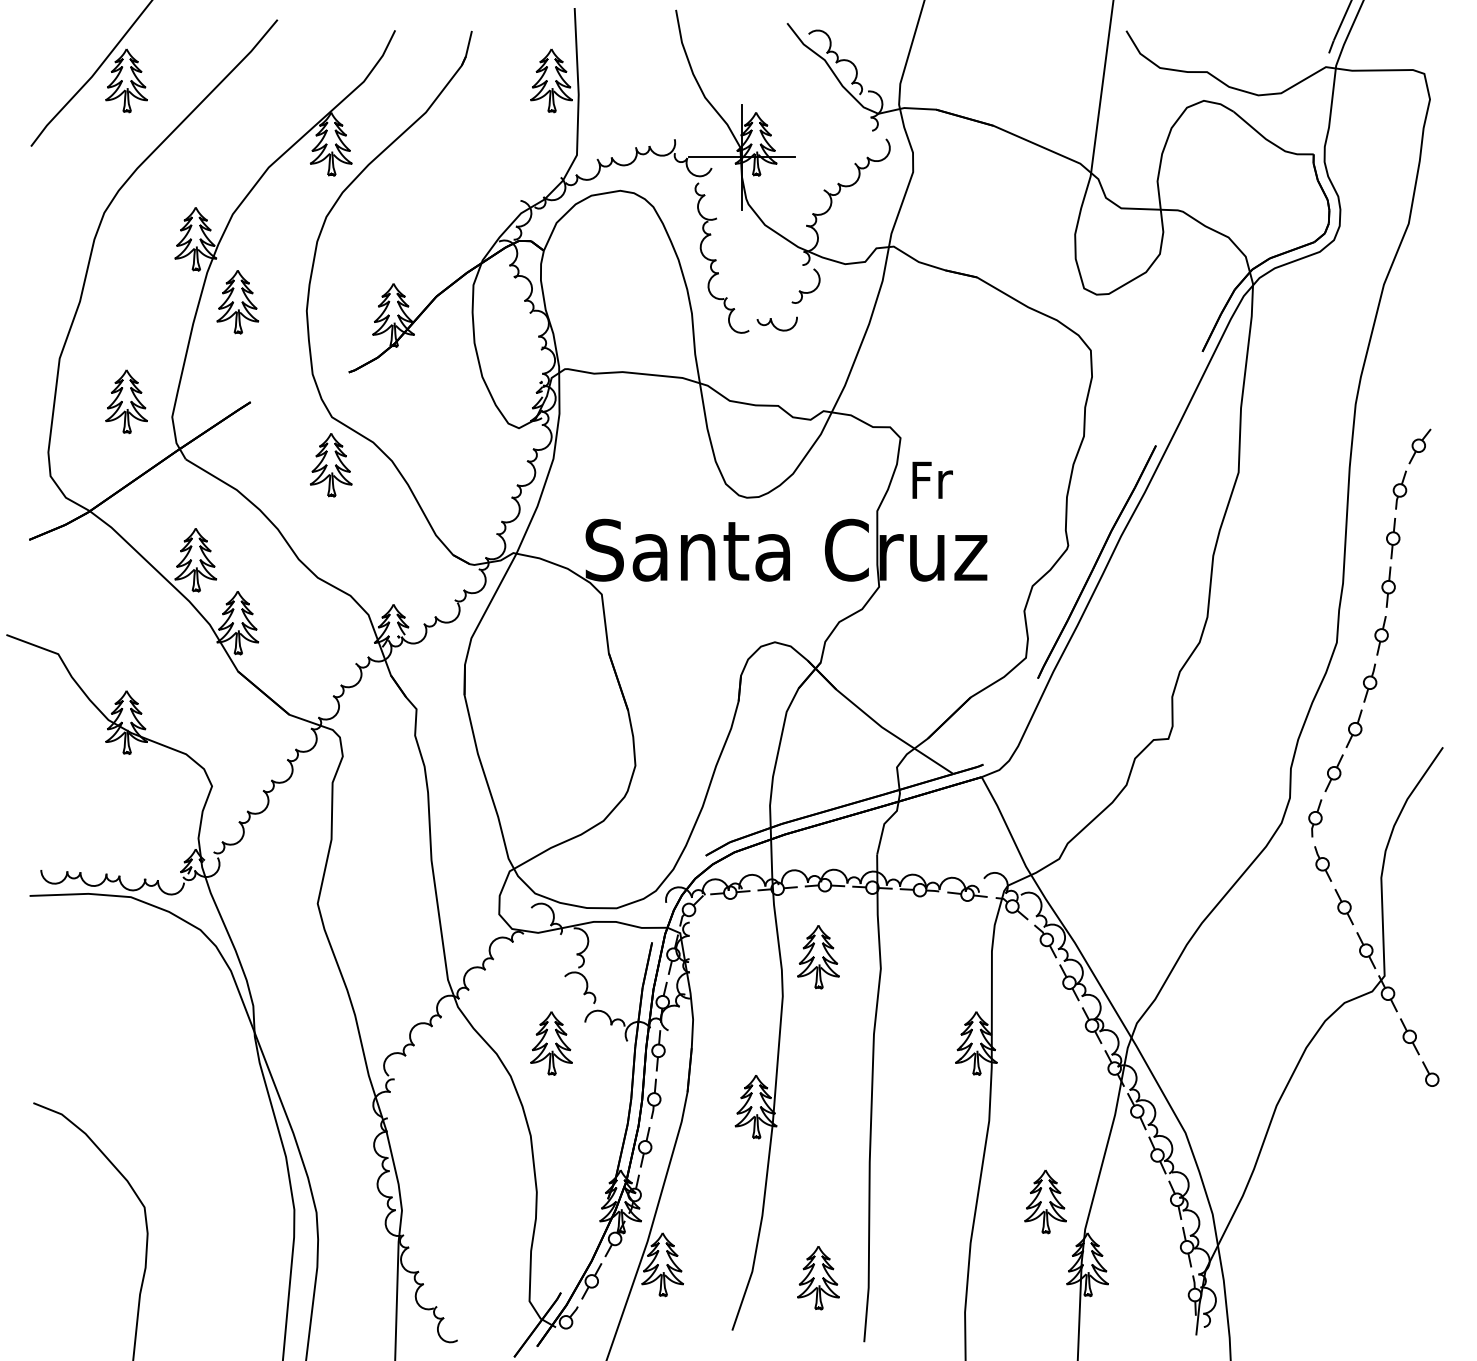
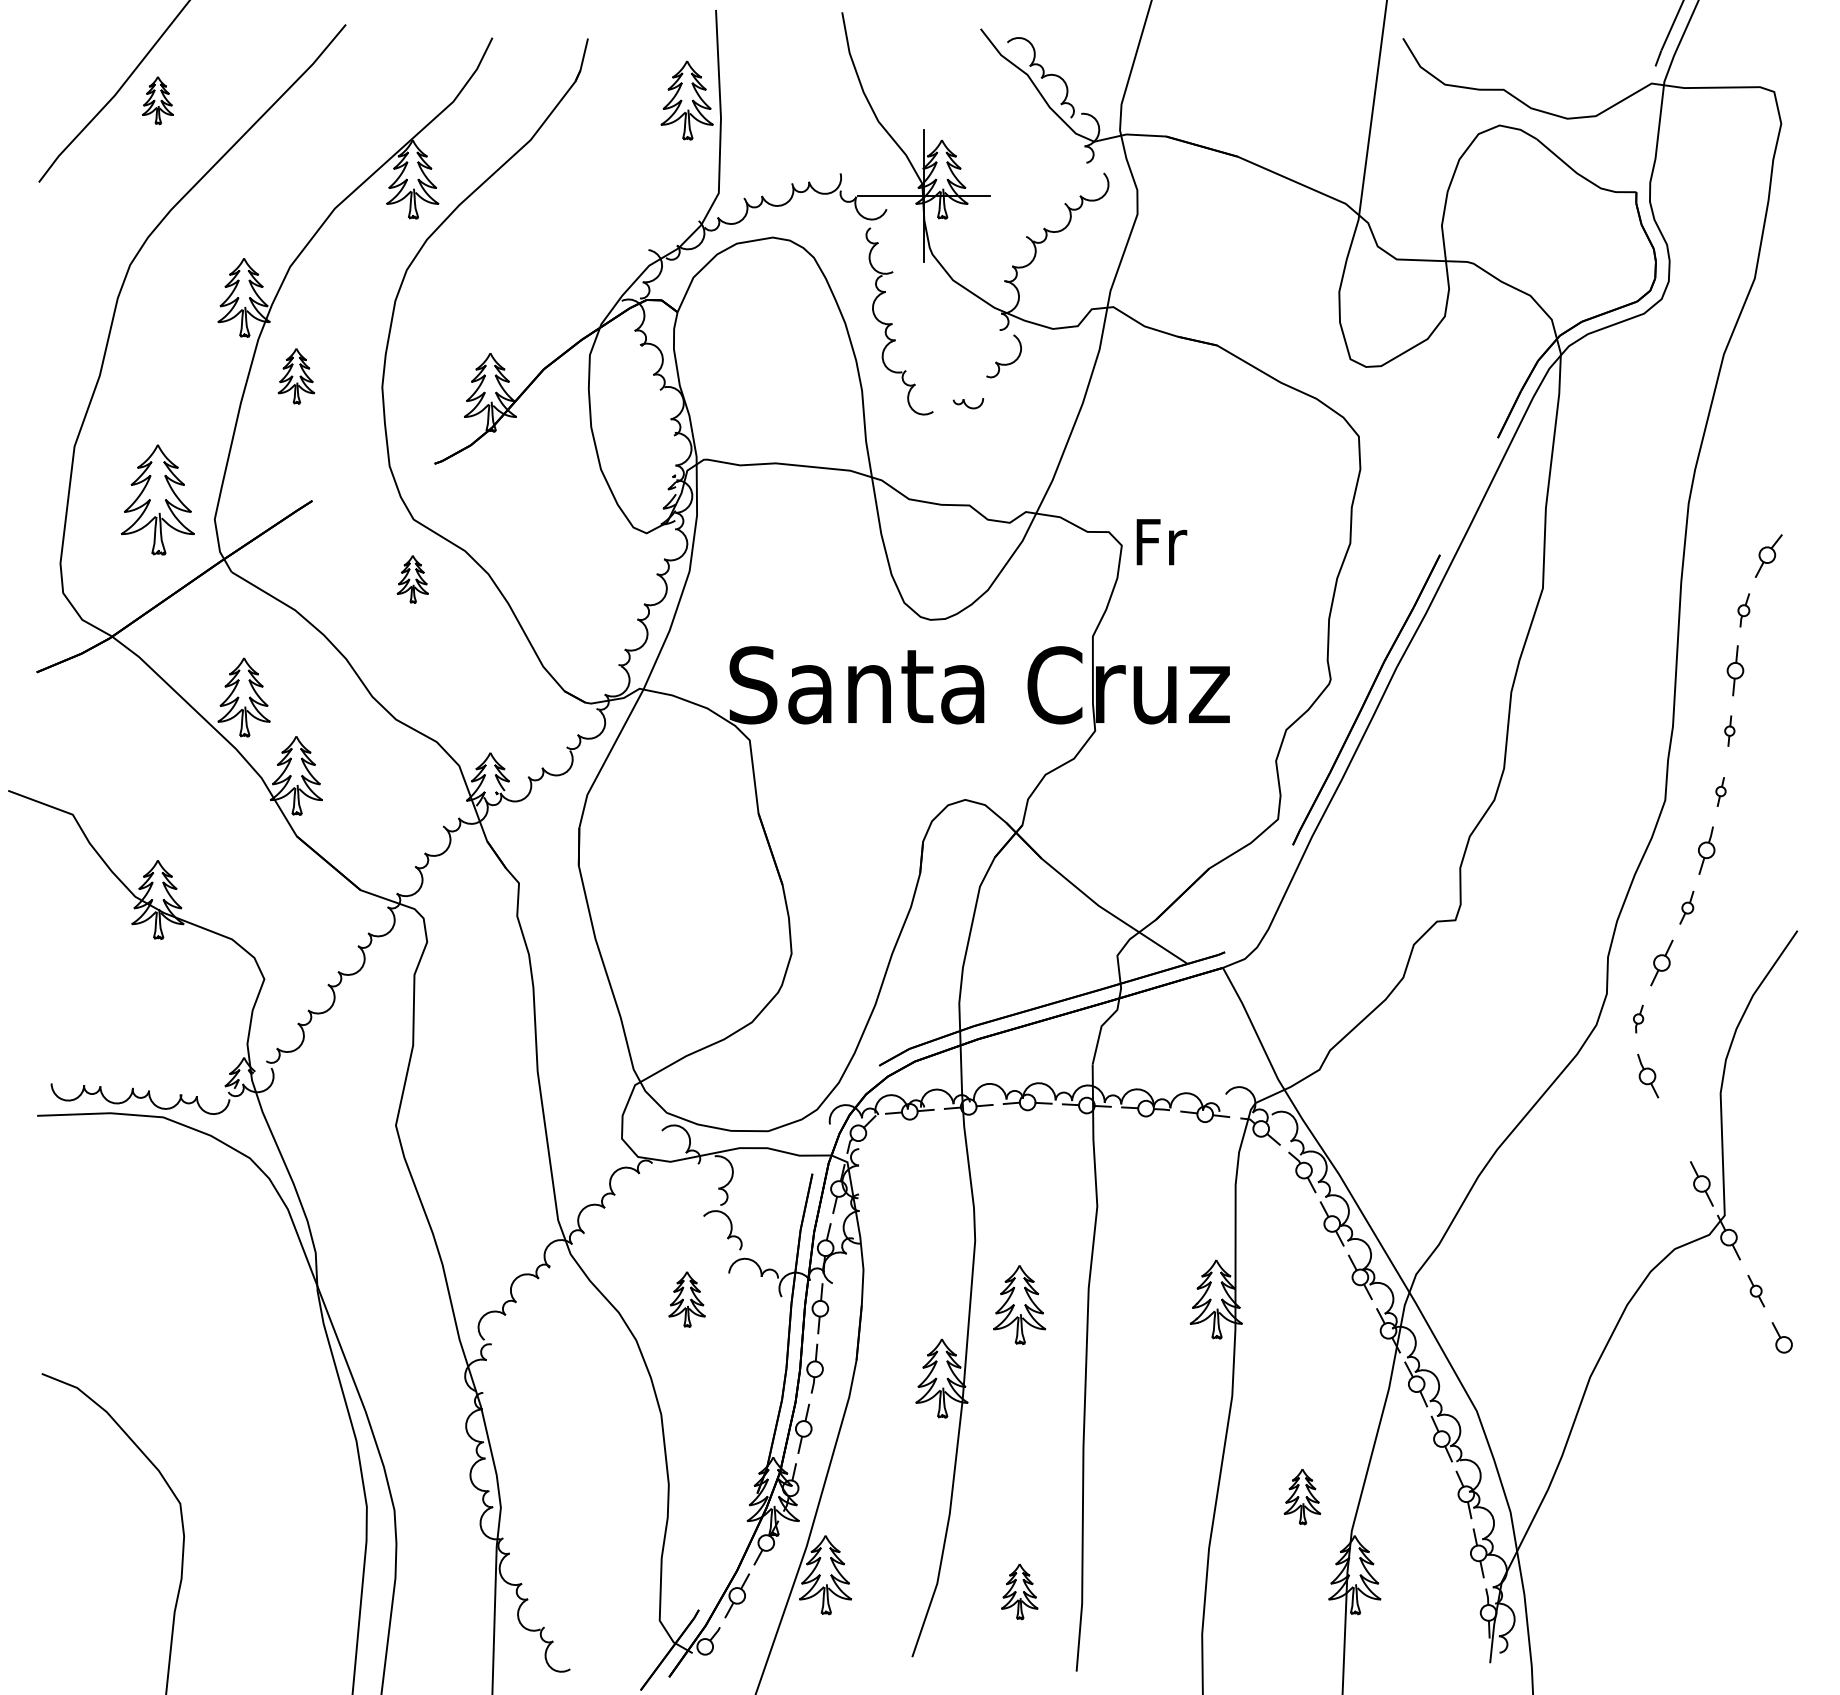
part: (126, 80) -> (157, 100), size x0.6
part: (237, 302) -> (296, 376), size x0.7
part: (777, 324) -> (968, 403), size x0.6
part: (126, 401) -> (157, 500), size x1.4
part: (331, 465) -> (412, 579), size x0.6
text: (932, 480) -> (1161, 542), moved
part: (1399, 490) -> (1743, 610), size x0.7
part: (1388, 586) -> (1729, 730), size x0.6
part: (1381, 635) -> (1720, 791), size x0.6
part: (1353, 728) -> (1686, 907), size x0.7
part: (1315, 817) -> (1638, 1018), size x0.6
part: (1344, 906) -> (1674, 1129), removed
part: (818, 956) -> (1019, 1304), moved
part: (1410, 1036) -> (1756, 1290), size x0.7
part: (551, 1043) -> (686, 1299), size x0.7
part: (1045, 1201) -> (1302, 1496), size x0.7
part: (818, 1277) -> (1019, 1591), size x0.7

